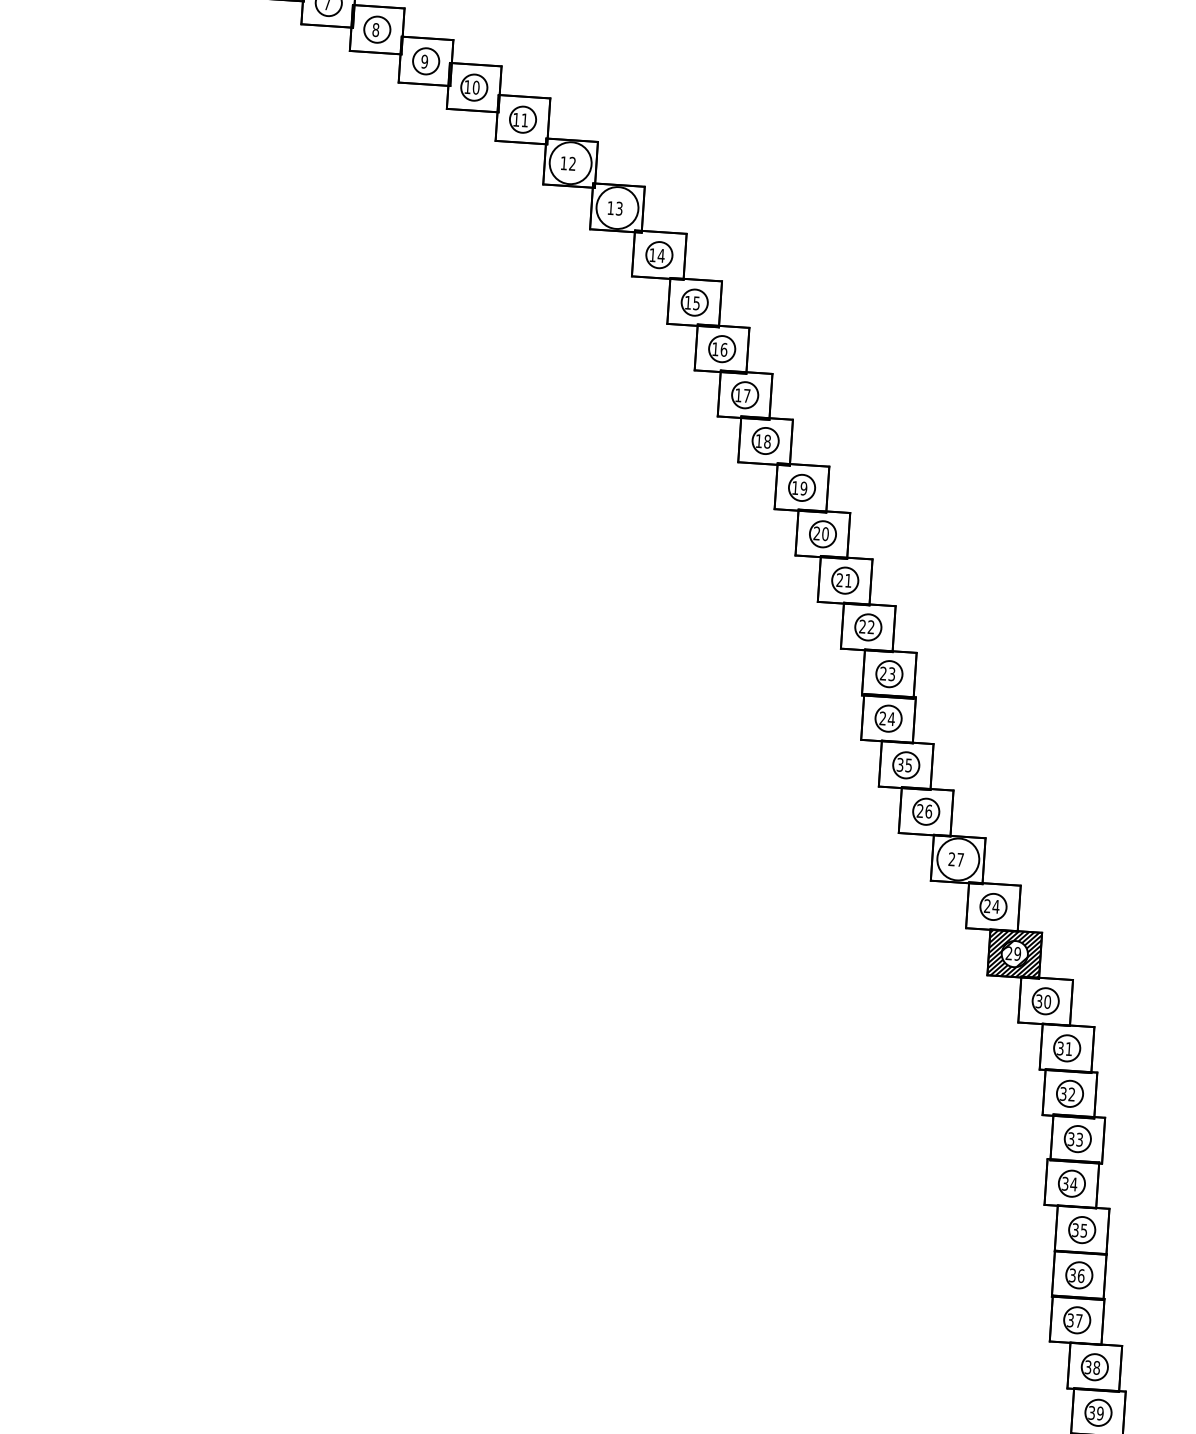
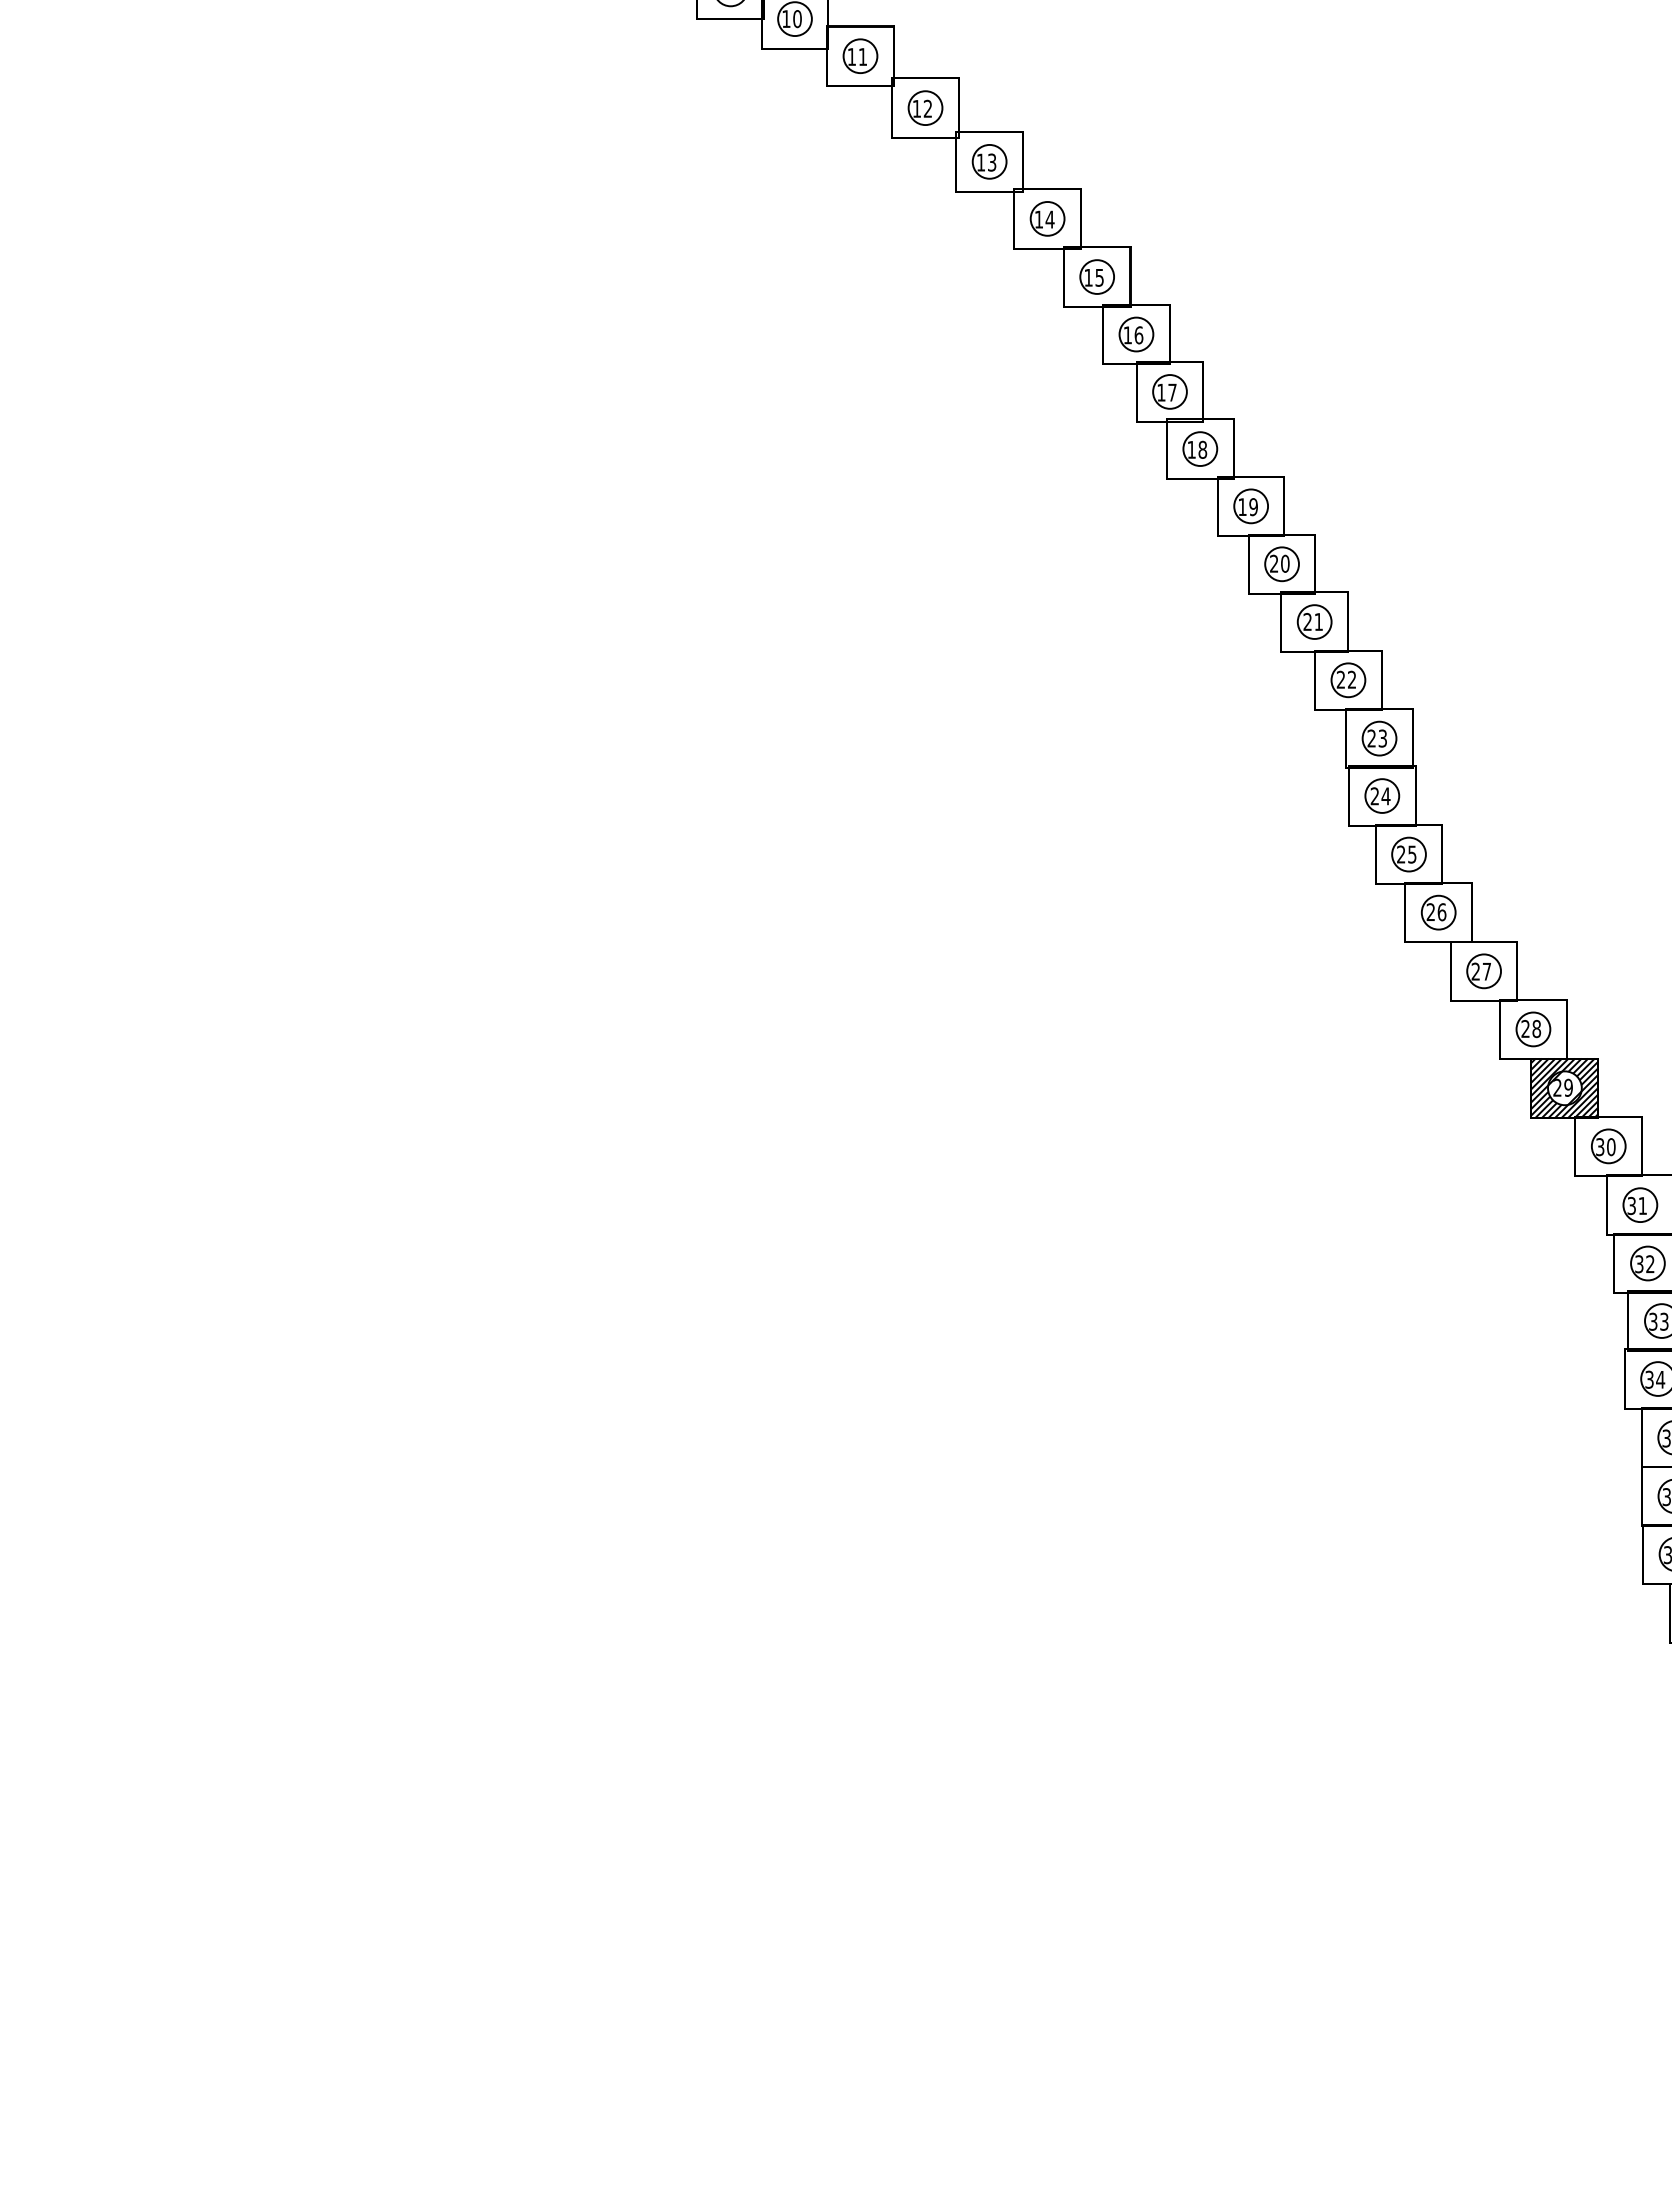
circle: (570, 163) -> (925, 108), size x0.62
circle: (617, 207) -> (989, 161), size x0.62
text: (900, 764) -> (1401, 854), 35 -> 25
circle: (958, 859) -> (1484, 971), size x0.62
text: (995, 906) -> (1536, 1028), 24 -> 28

